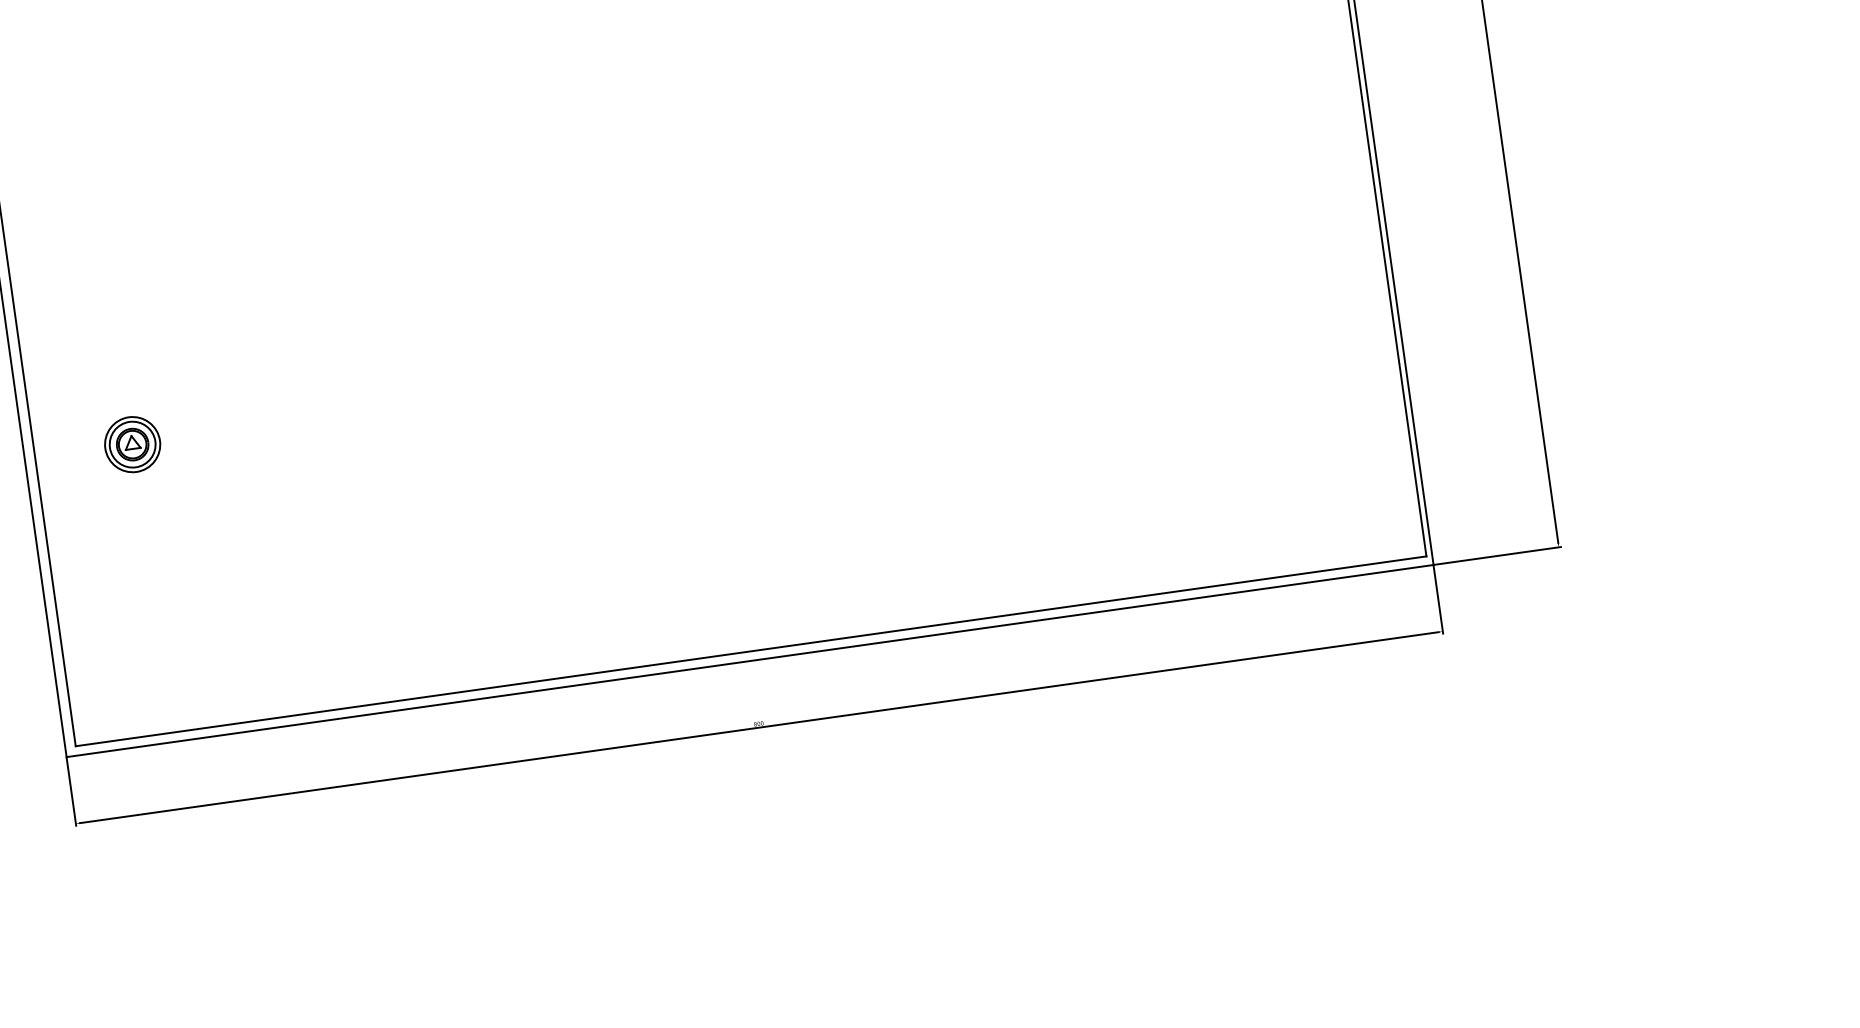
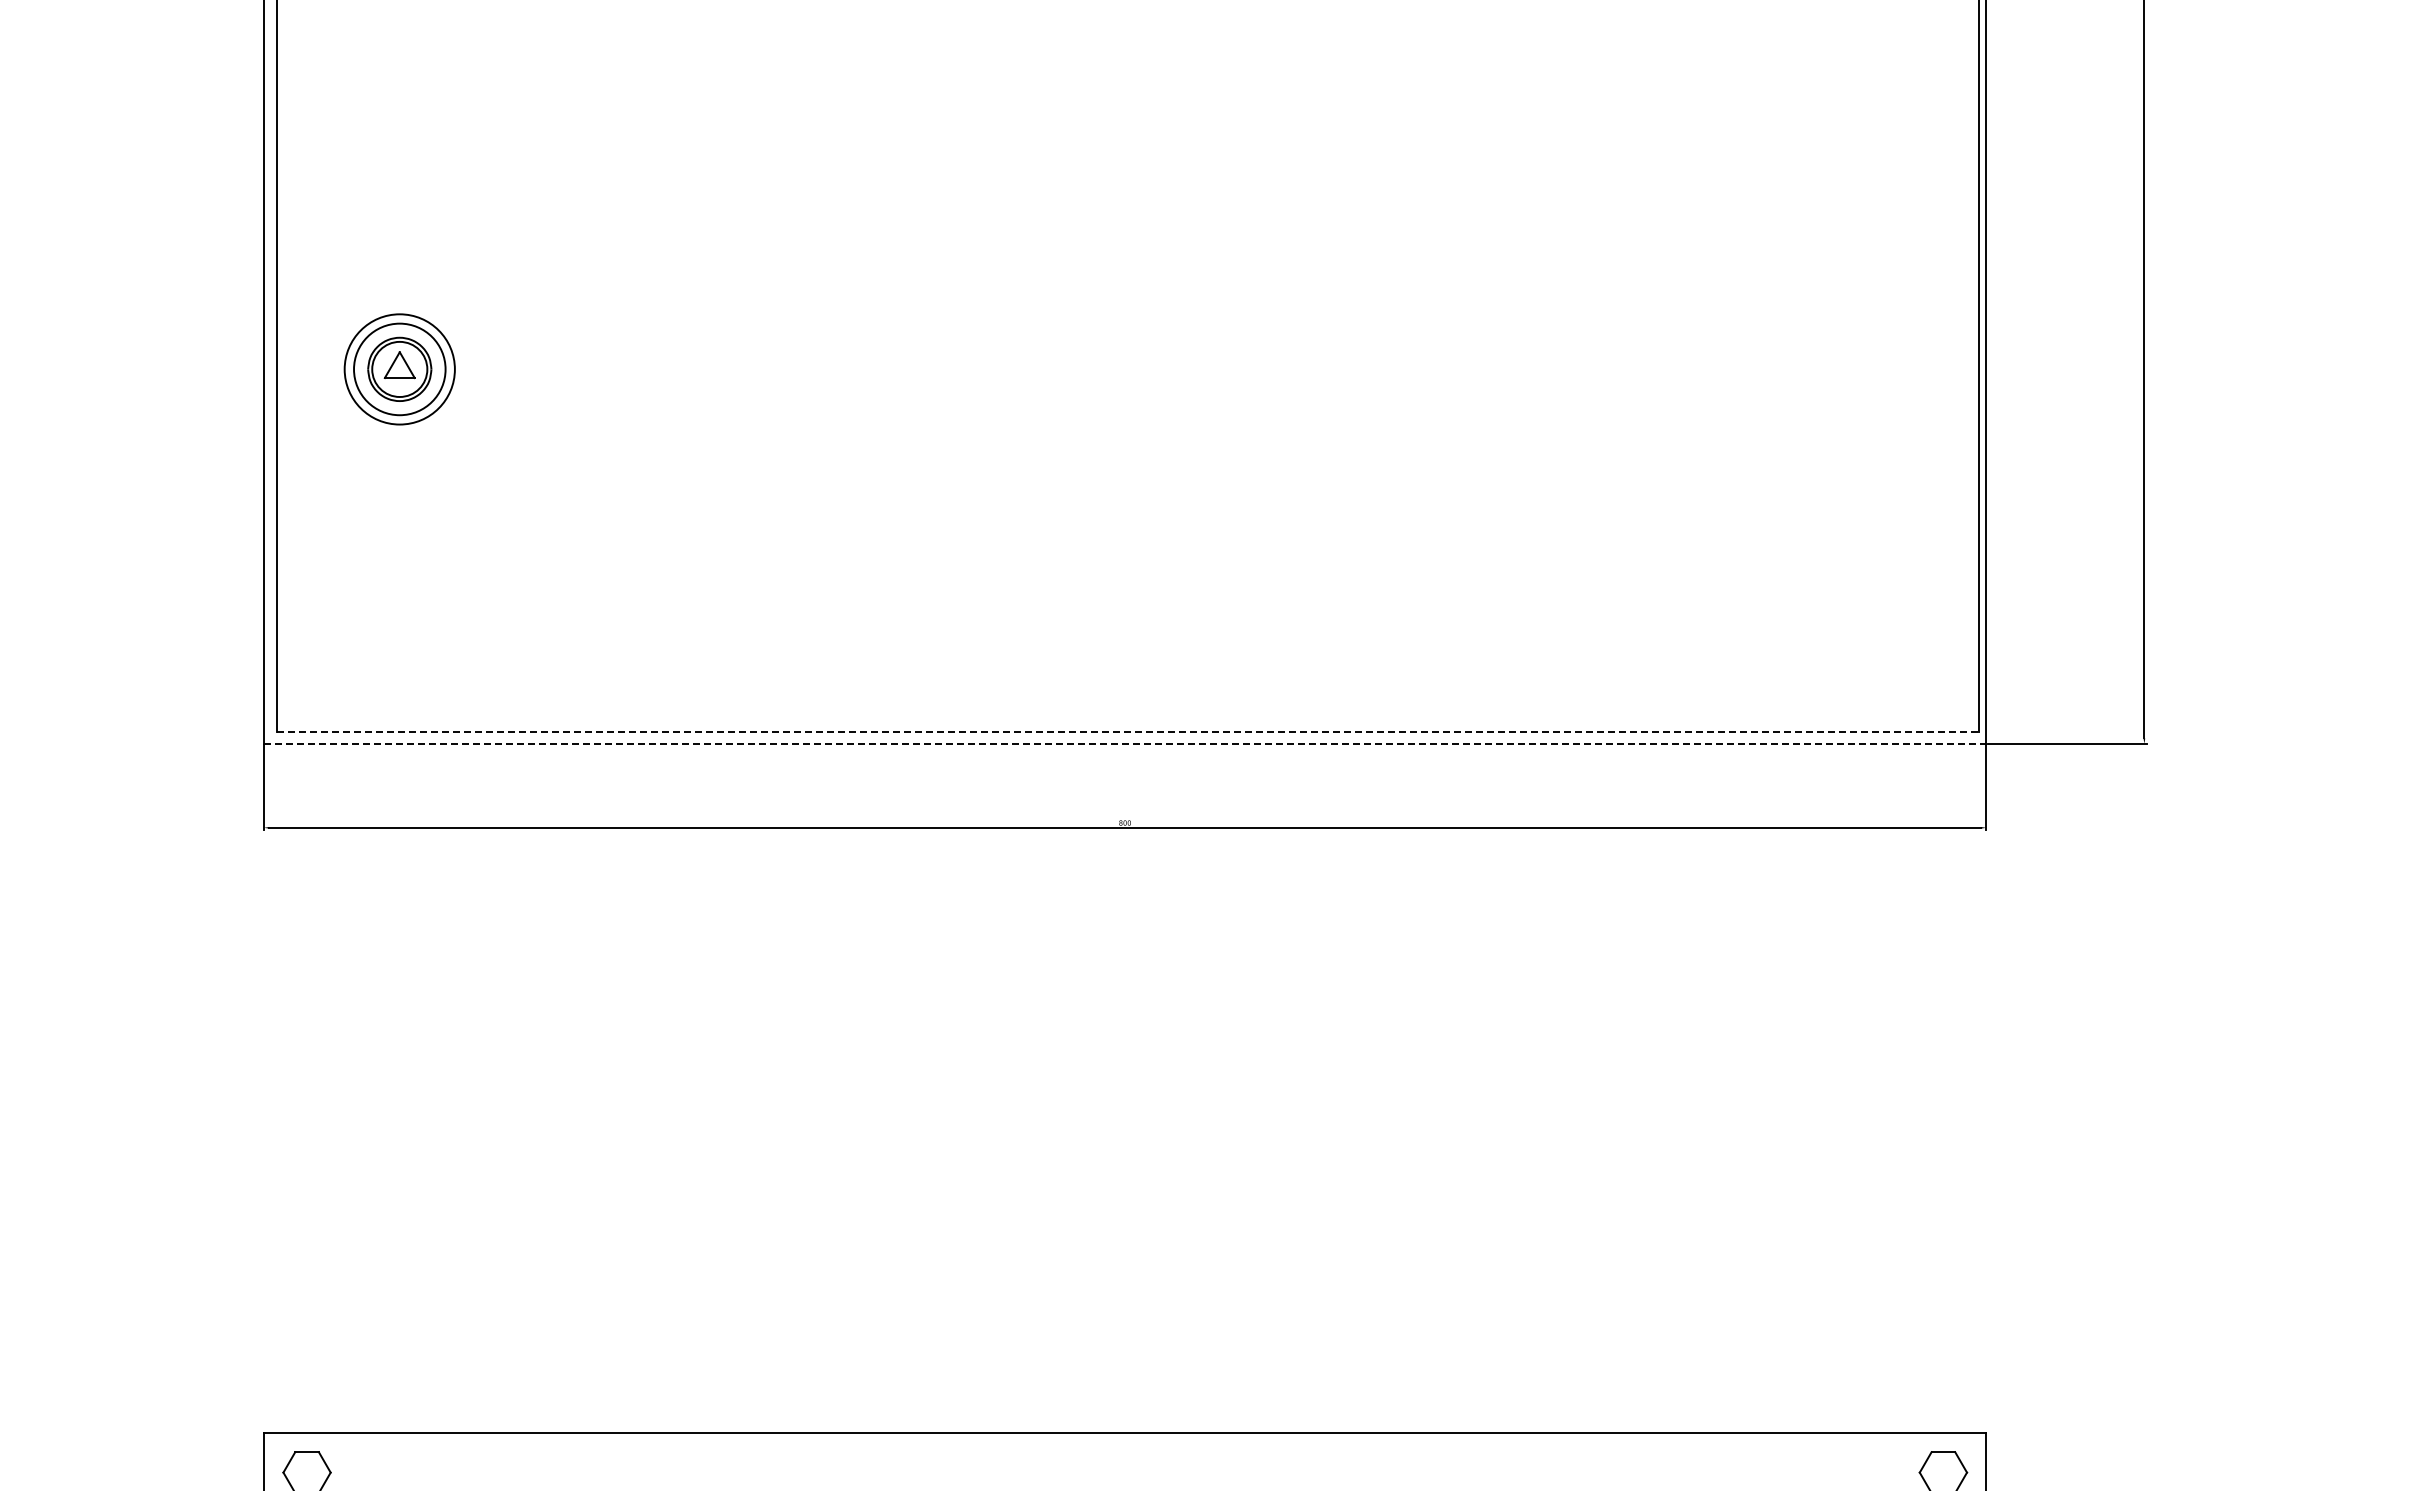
part: (132, 444) -> (399, 368), size x1.6
line: (751, 651) -> (1128, 732), solid -> dashed
line: (750, 660) -> (1125, 743), solid -> dashed

